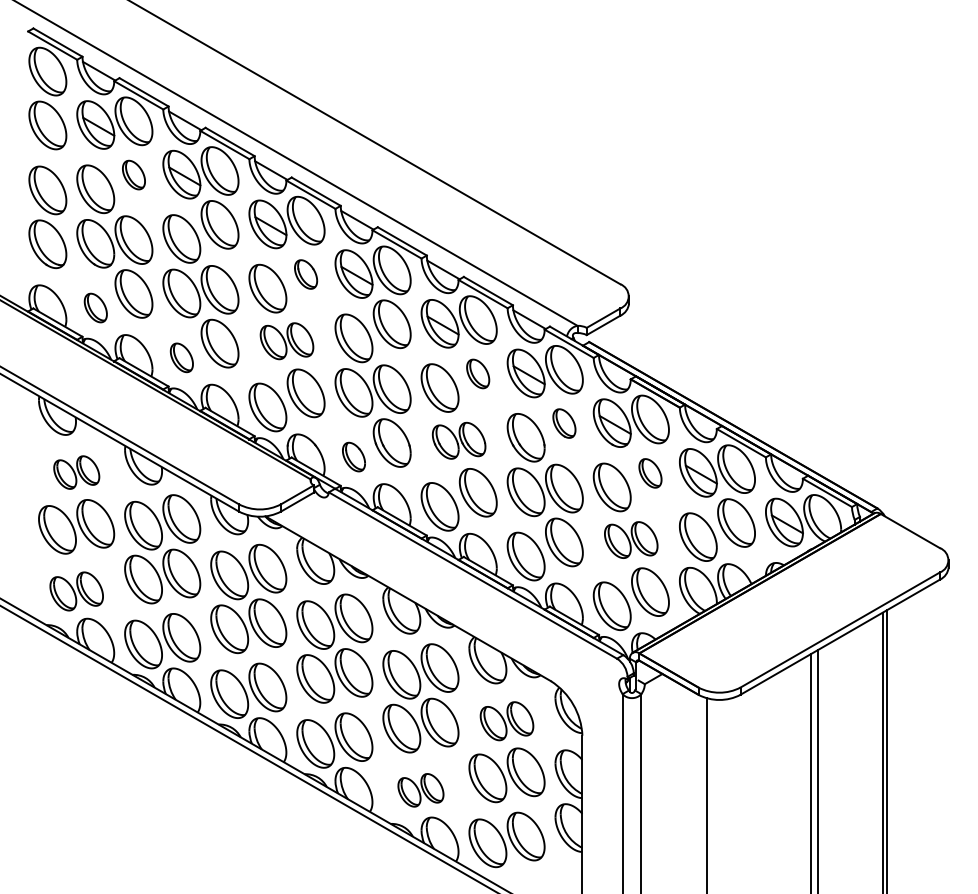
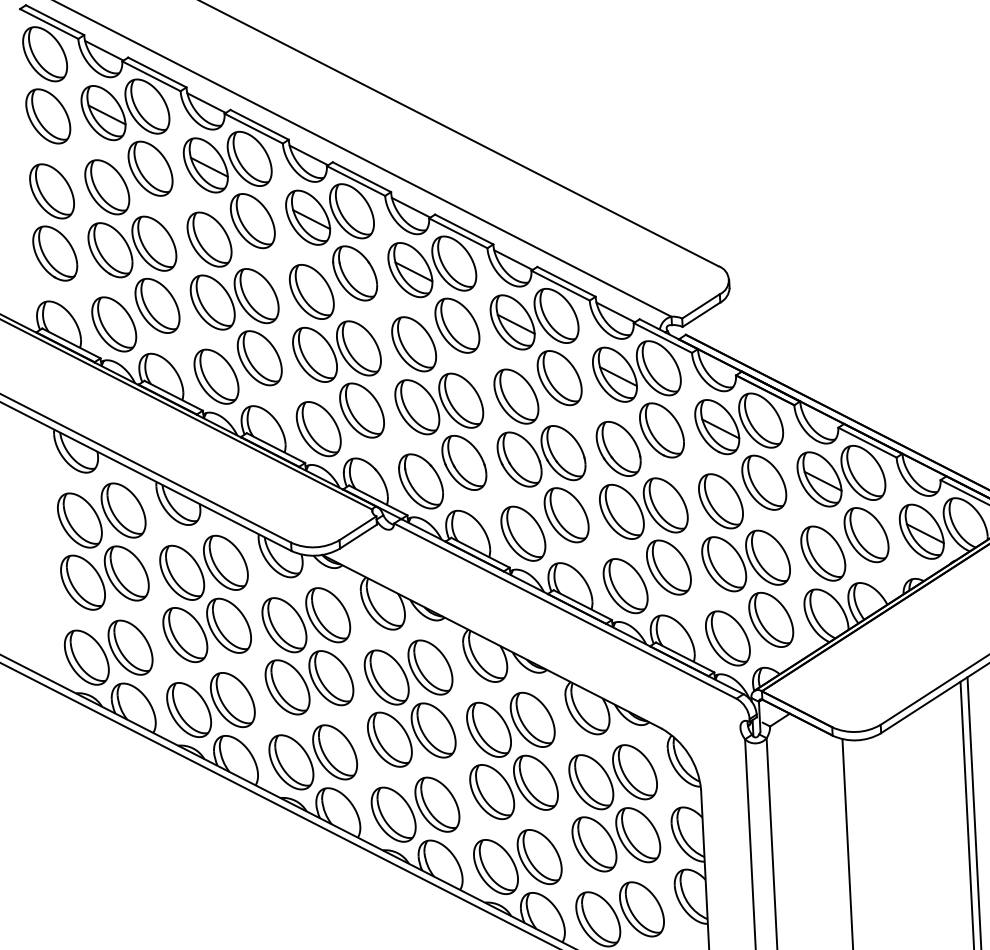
part: (133, 174) -> (150, 168), size x1.67
part: (305, 274) -> (354, 273), size x1.67
part: (95, 307) -> (113, 323), size x1.67
part: (286, 340) -> (336, 350), size x1.43
part: (181, 357) -> (216, 376), size x1.67
part: (477, 373) -> (558, 377), size x1.67
part: (564, 423) -> (662, 430), size x1.67
part: (458, 440) -> (540, 456), size x1.43
part: (353, 456) -> (420, 480), size x1.67
part: (76, 472) -> (101, 515), size x1.67
part: (650, 473) -> (764, 482), size x1.67
part: (630, 539) -> (745, 560), size x1.43
part: (76, 591) -> (108, 652), size x1.43
part: (506, 721) -> (612, 777), size x1.43
part: (420, 790) -> (517, 862), size x1.67

